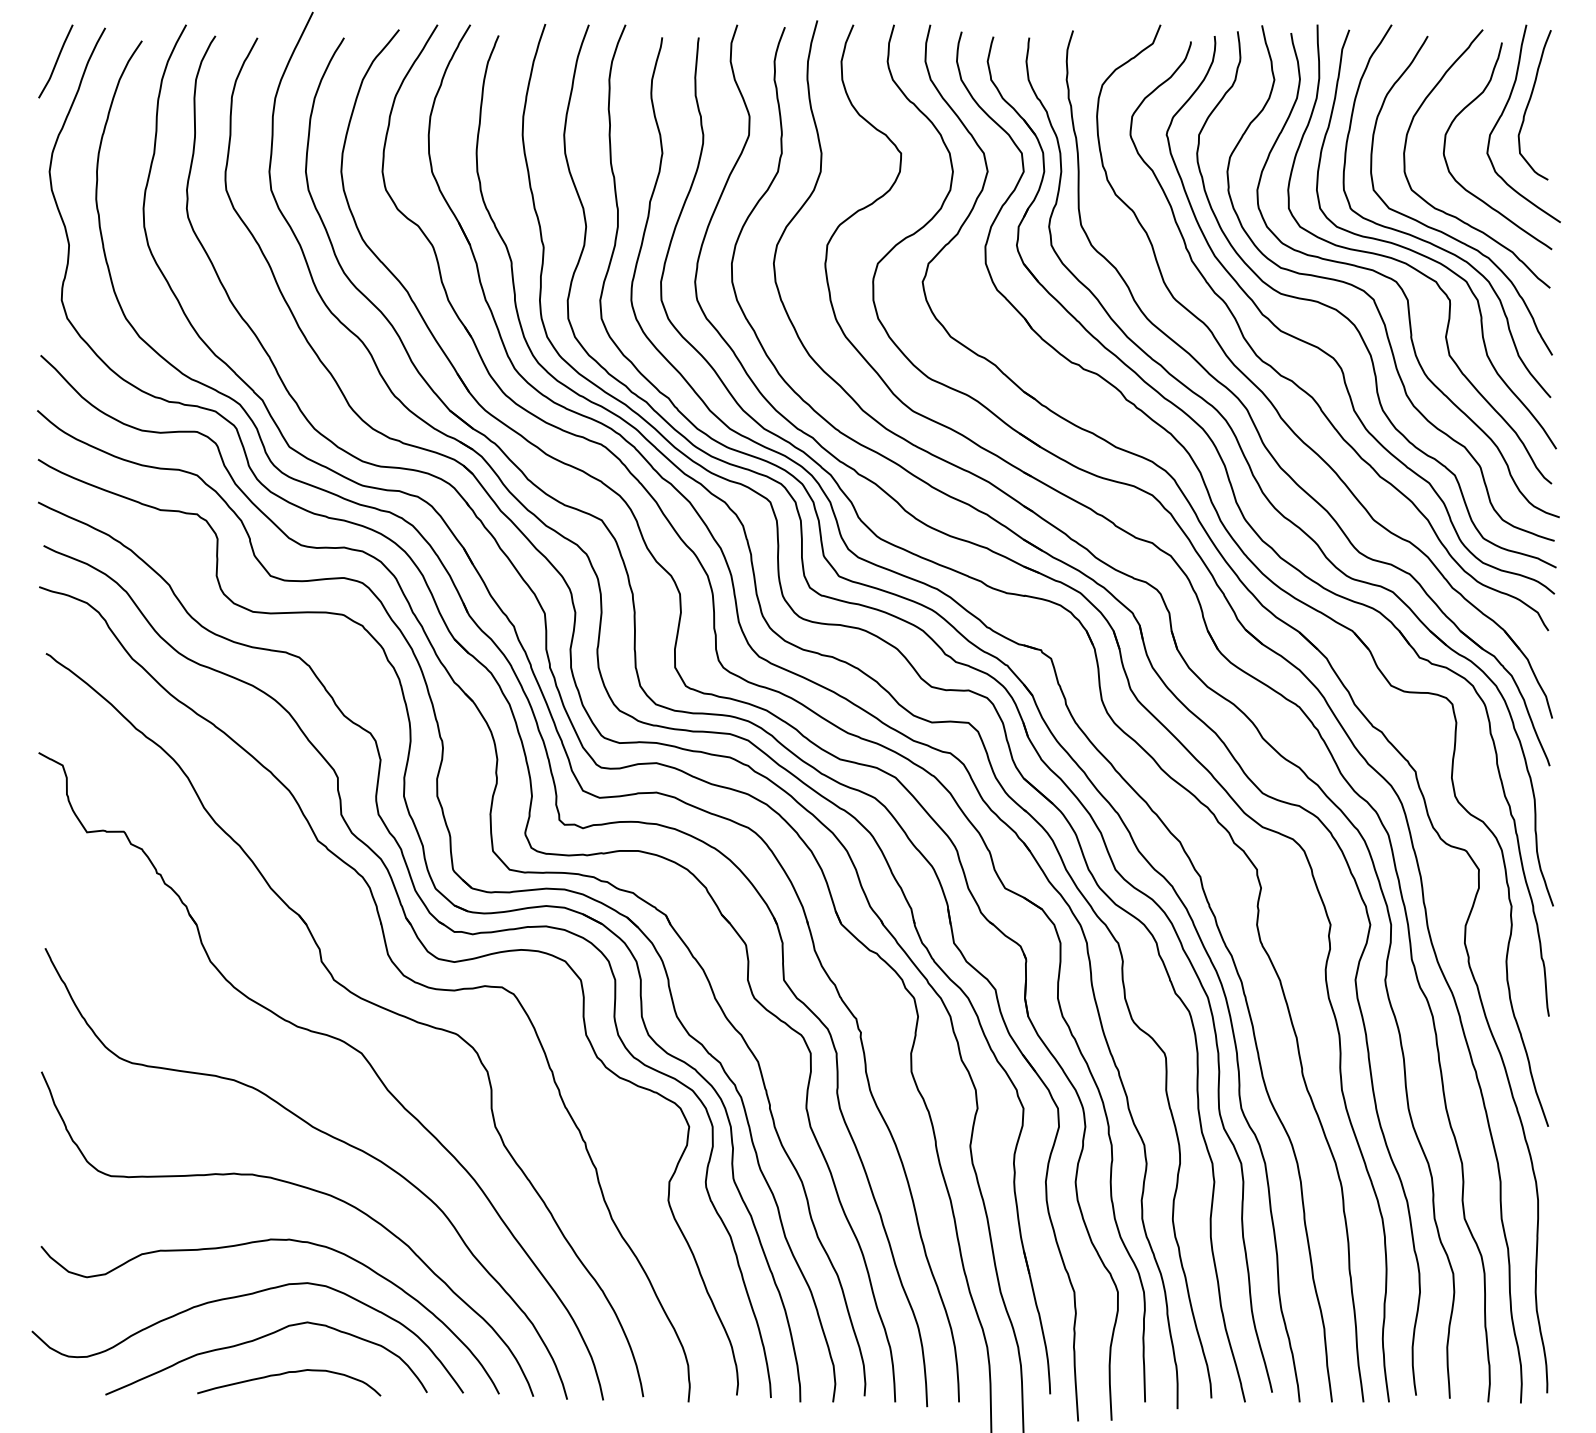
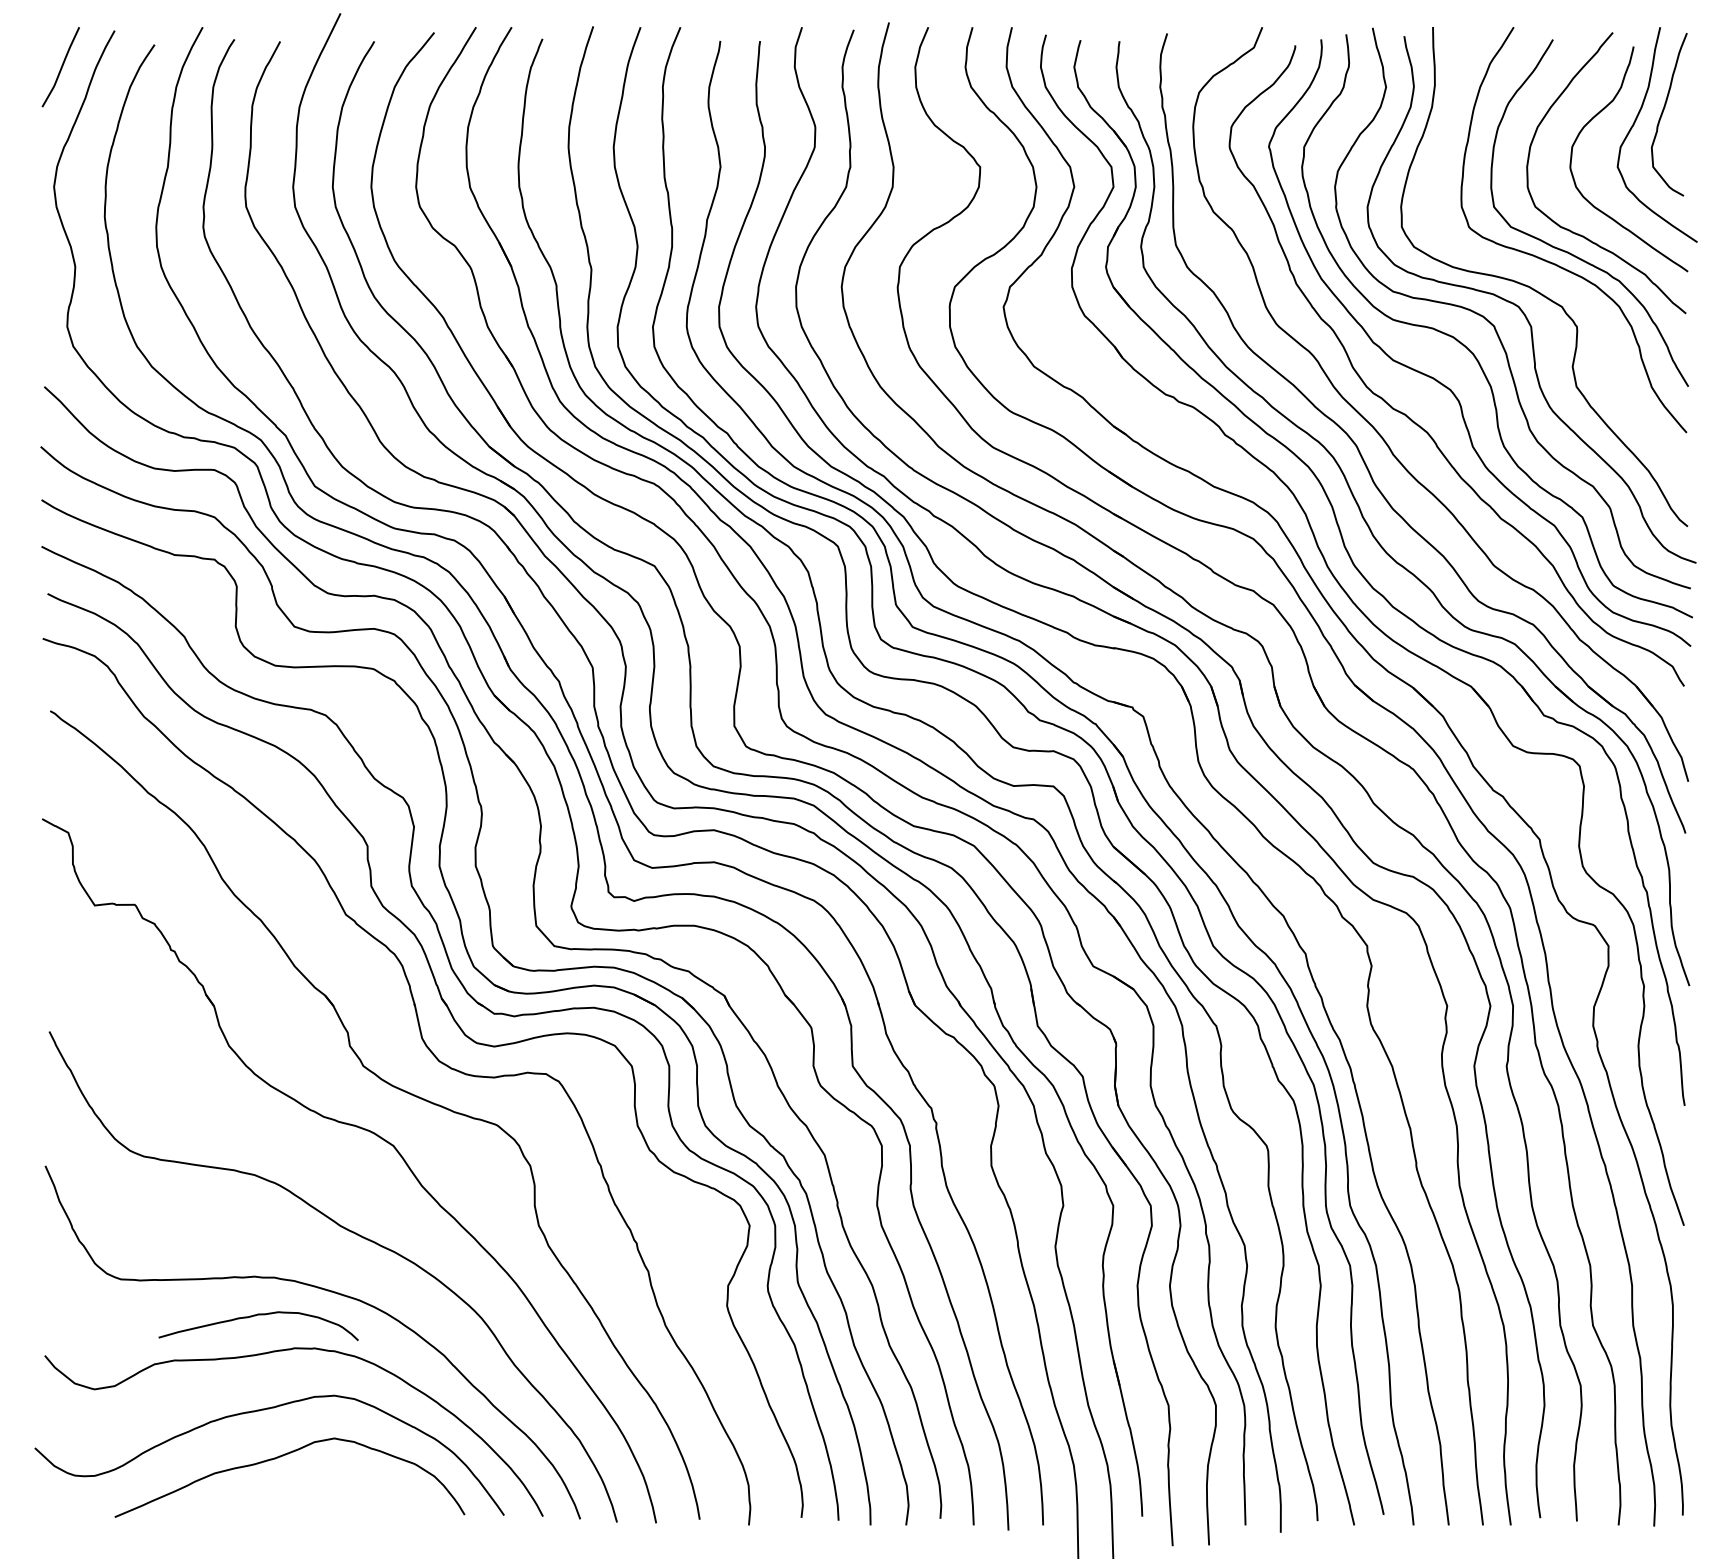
curve: (1428, 256) -> (1553, 279), removed
curve: (286, 1373) -> (255, 1316), moved

